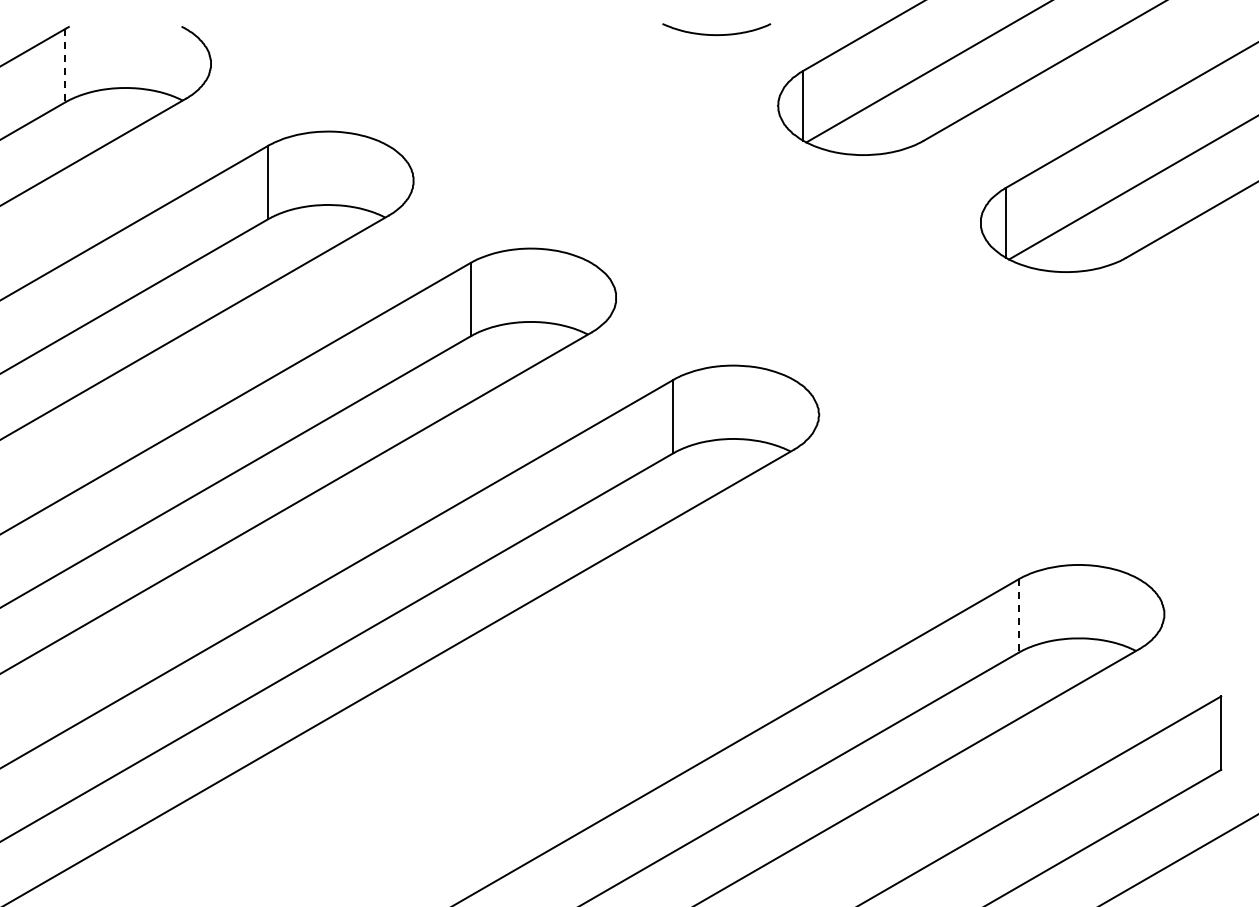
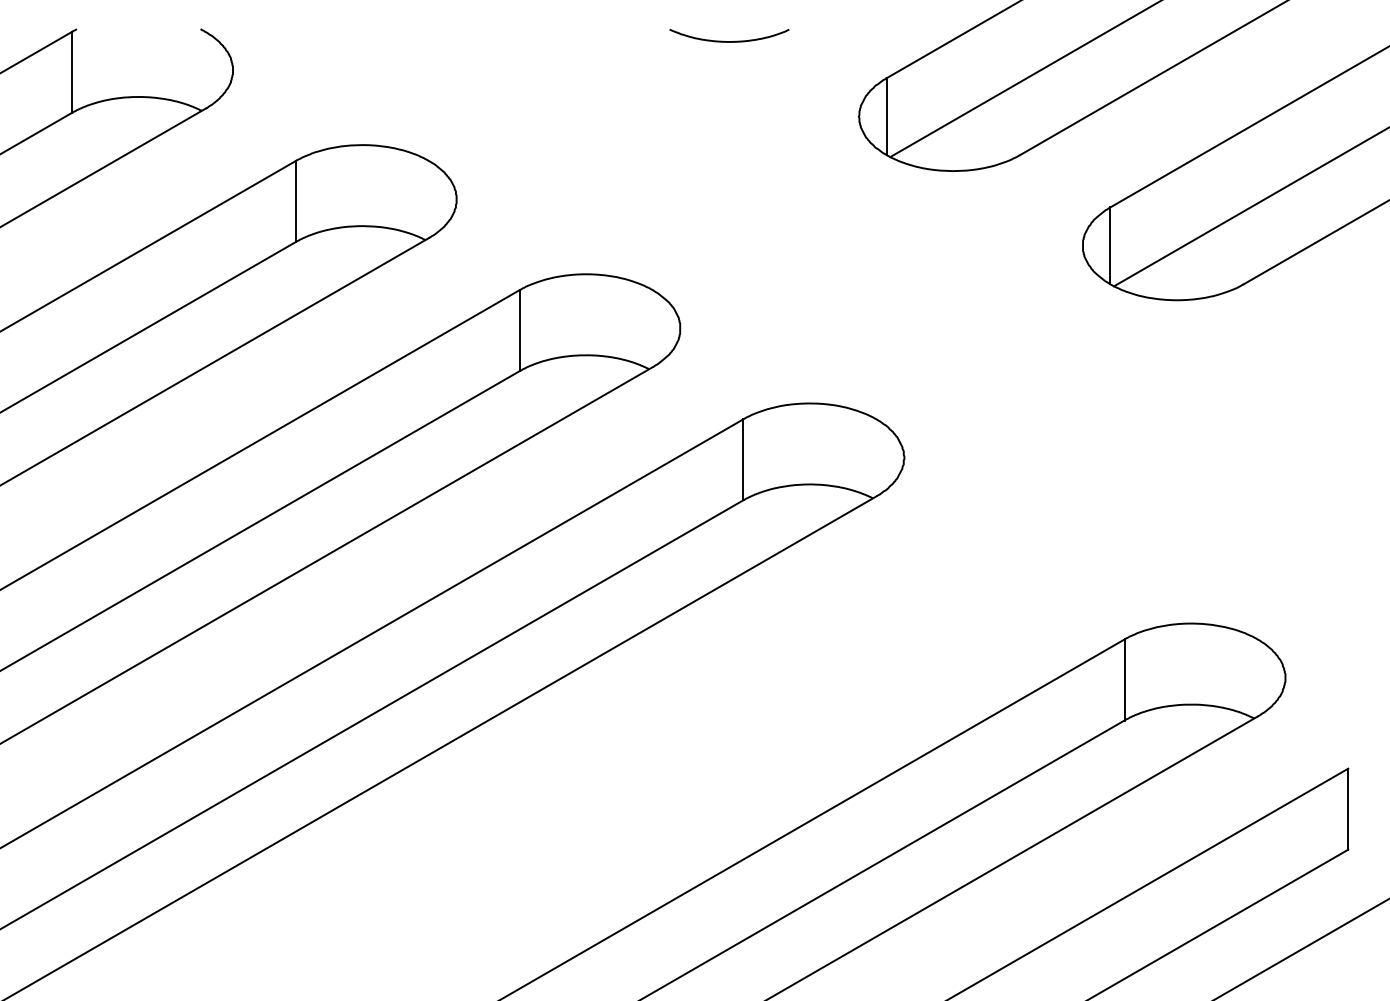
curve: (716, 34) -> (729, 41), moved
line: (65, 65) -> (72, 72), dashed -> solid
line: (1018, 616) -> (1124, 680), dashed -> solid

